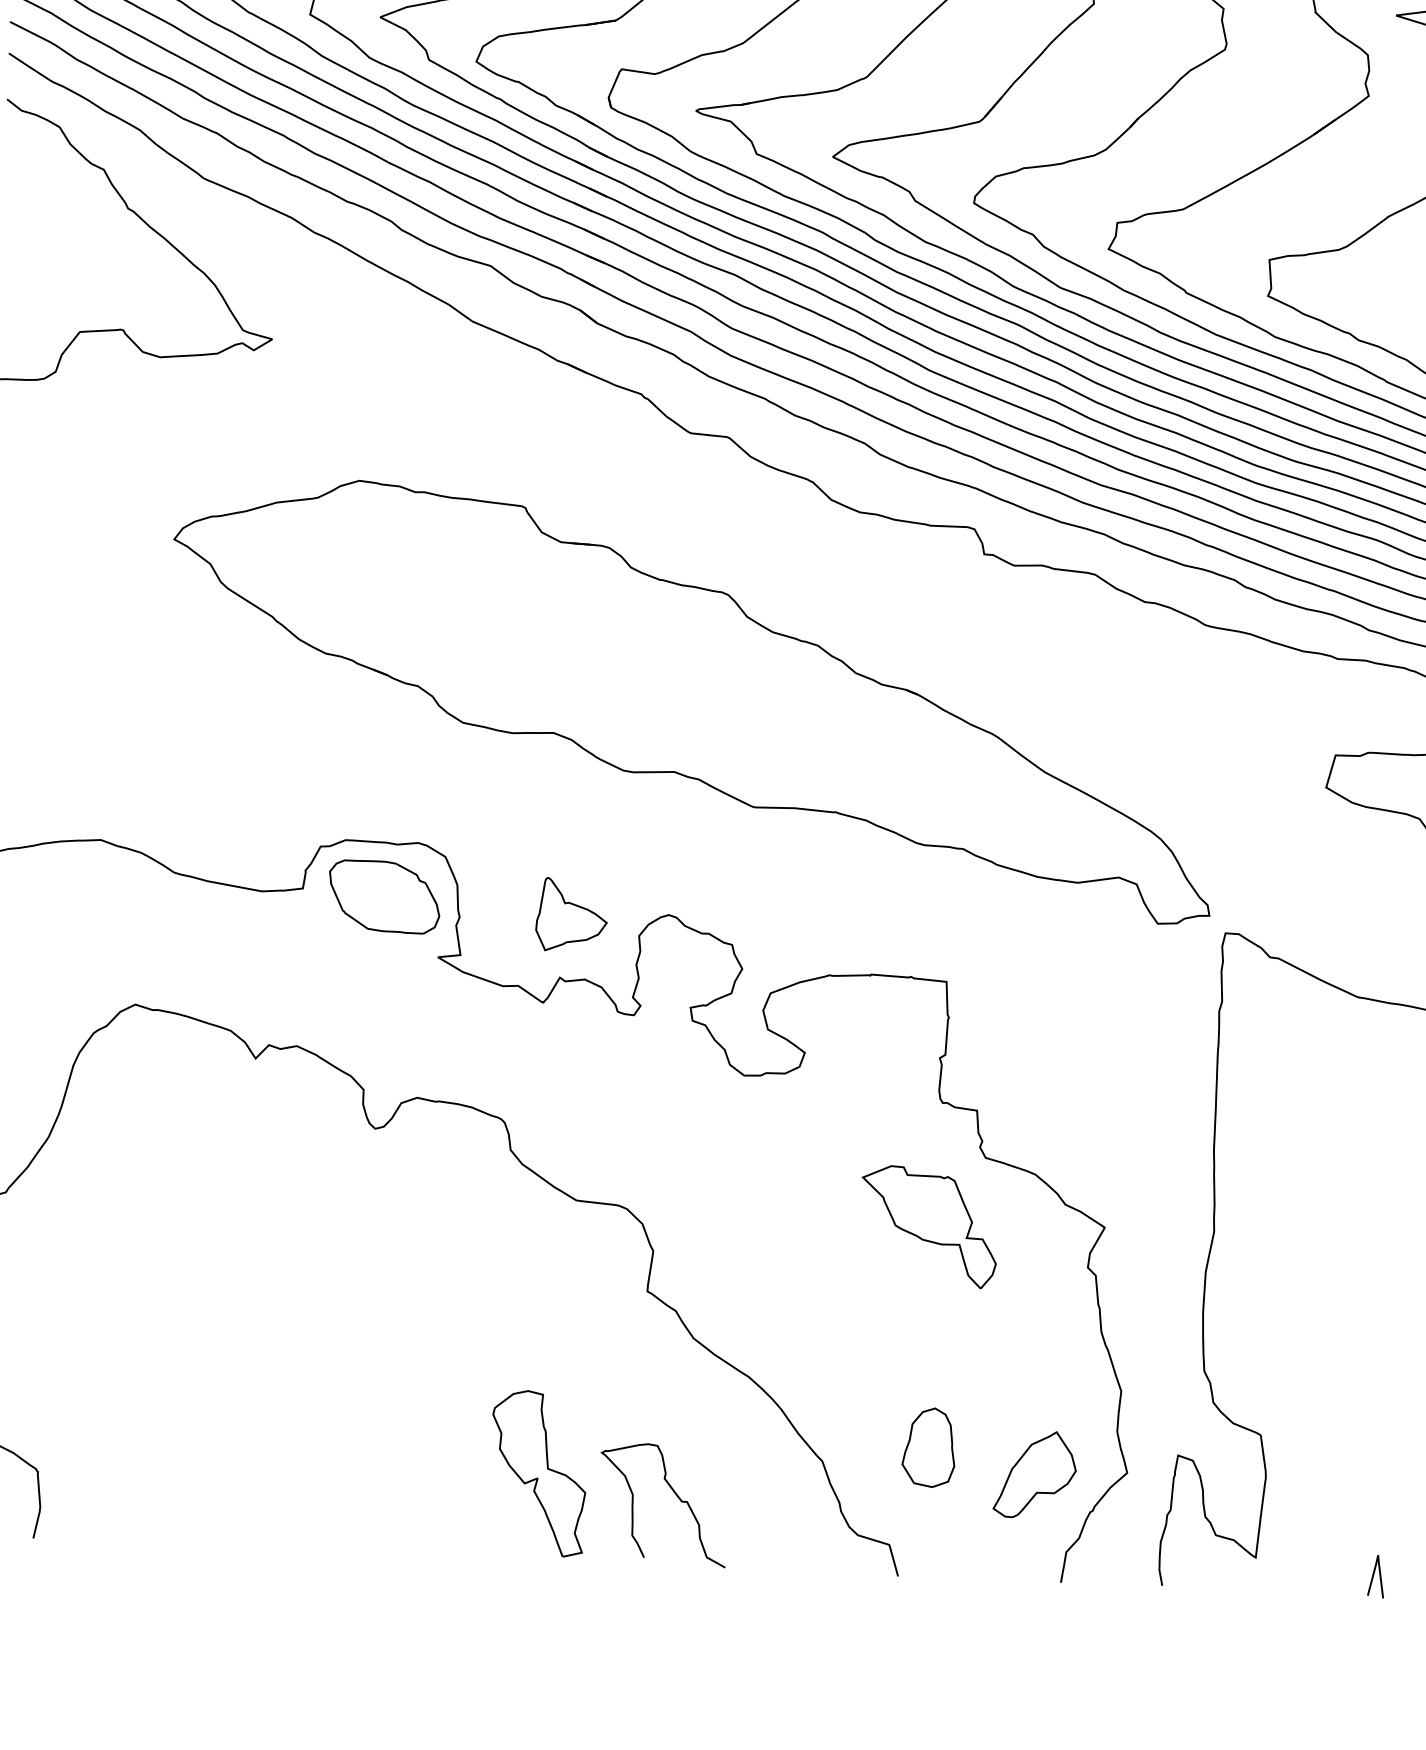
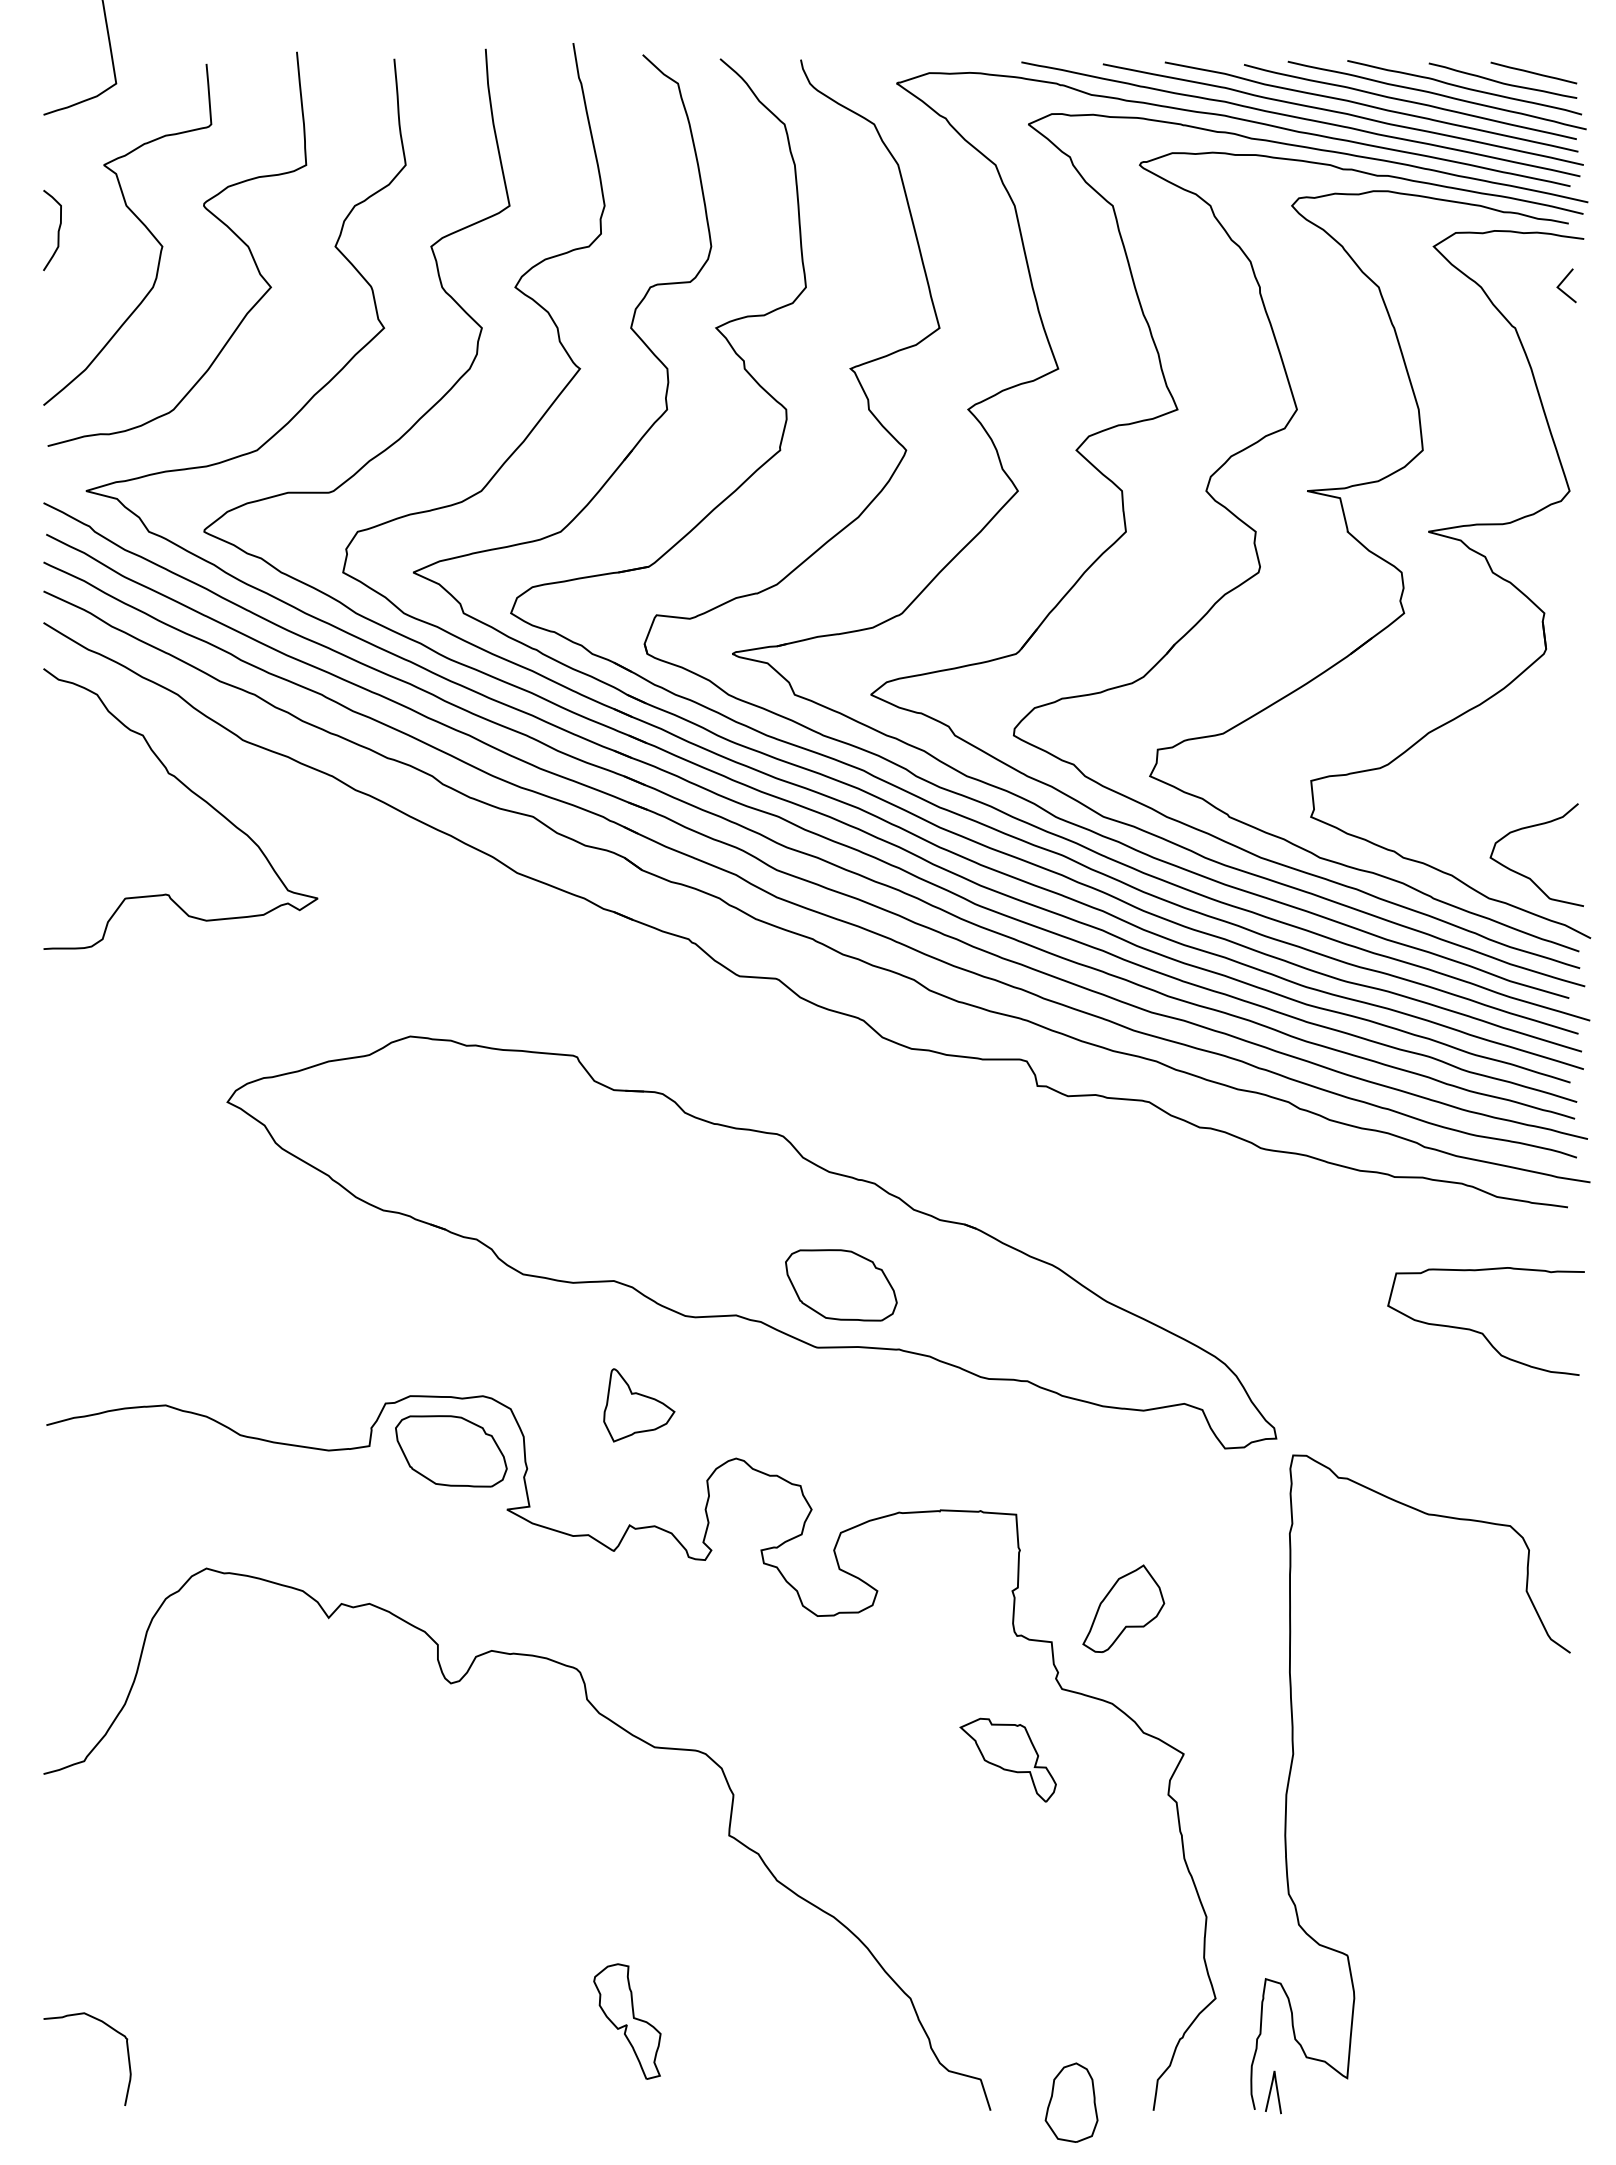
part: (780, 746) -> (841, 1285), added
part: (572, 915) -> (639, 1405), moved
part: (929, 1227) -> (1008, 1760), size x0.7
part: (928, 1447) -> (1071, 2102), moved
part: (538, 1473) -> (627, 2021), size x0.7
part: (1034, 1474) -> (1123, 1608), moved
curve: (674, 1494) -> (764, 2037), removed
curve: (1374, 1575) -> (1271, 2091), moved

